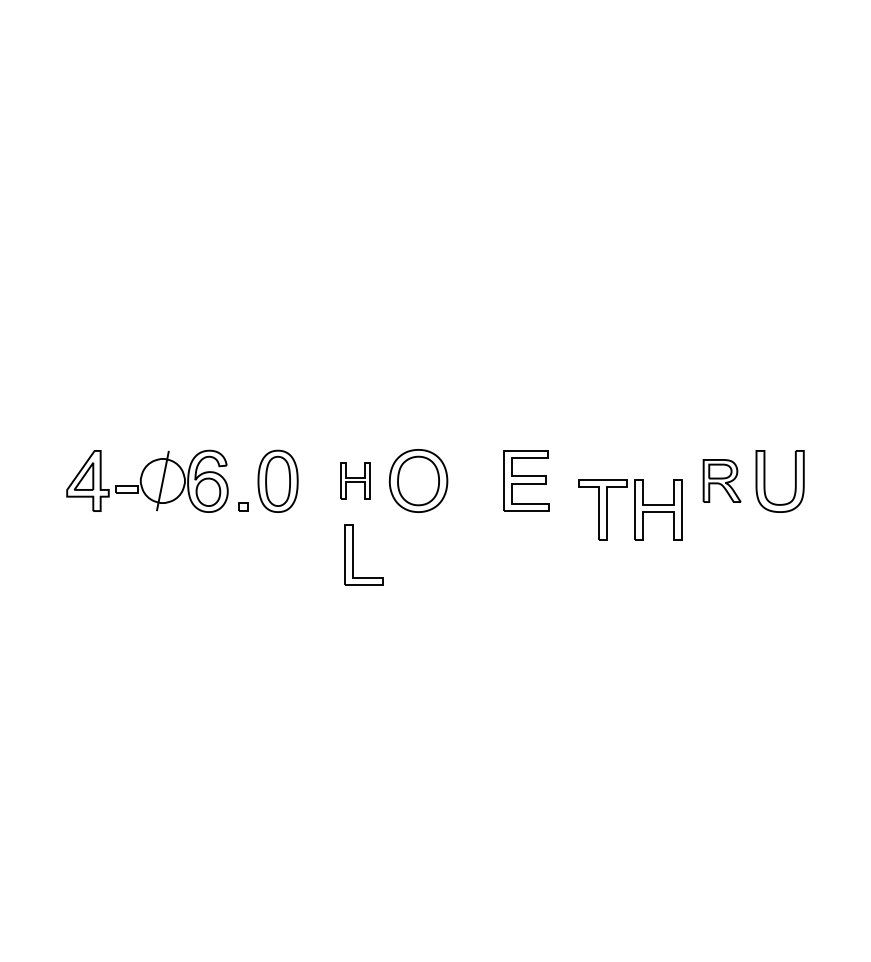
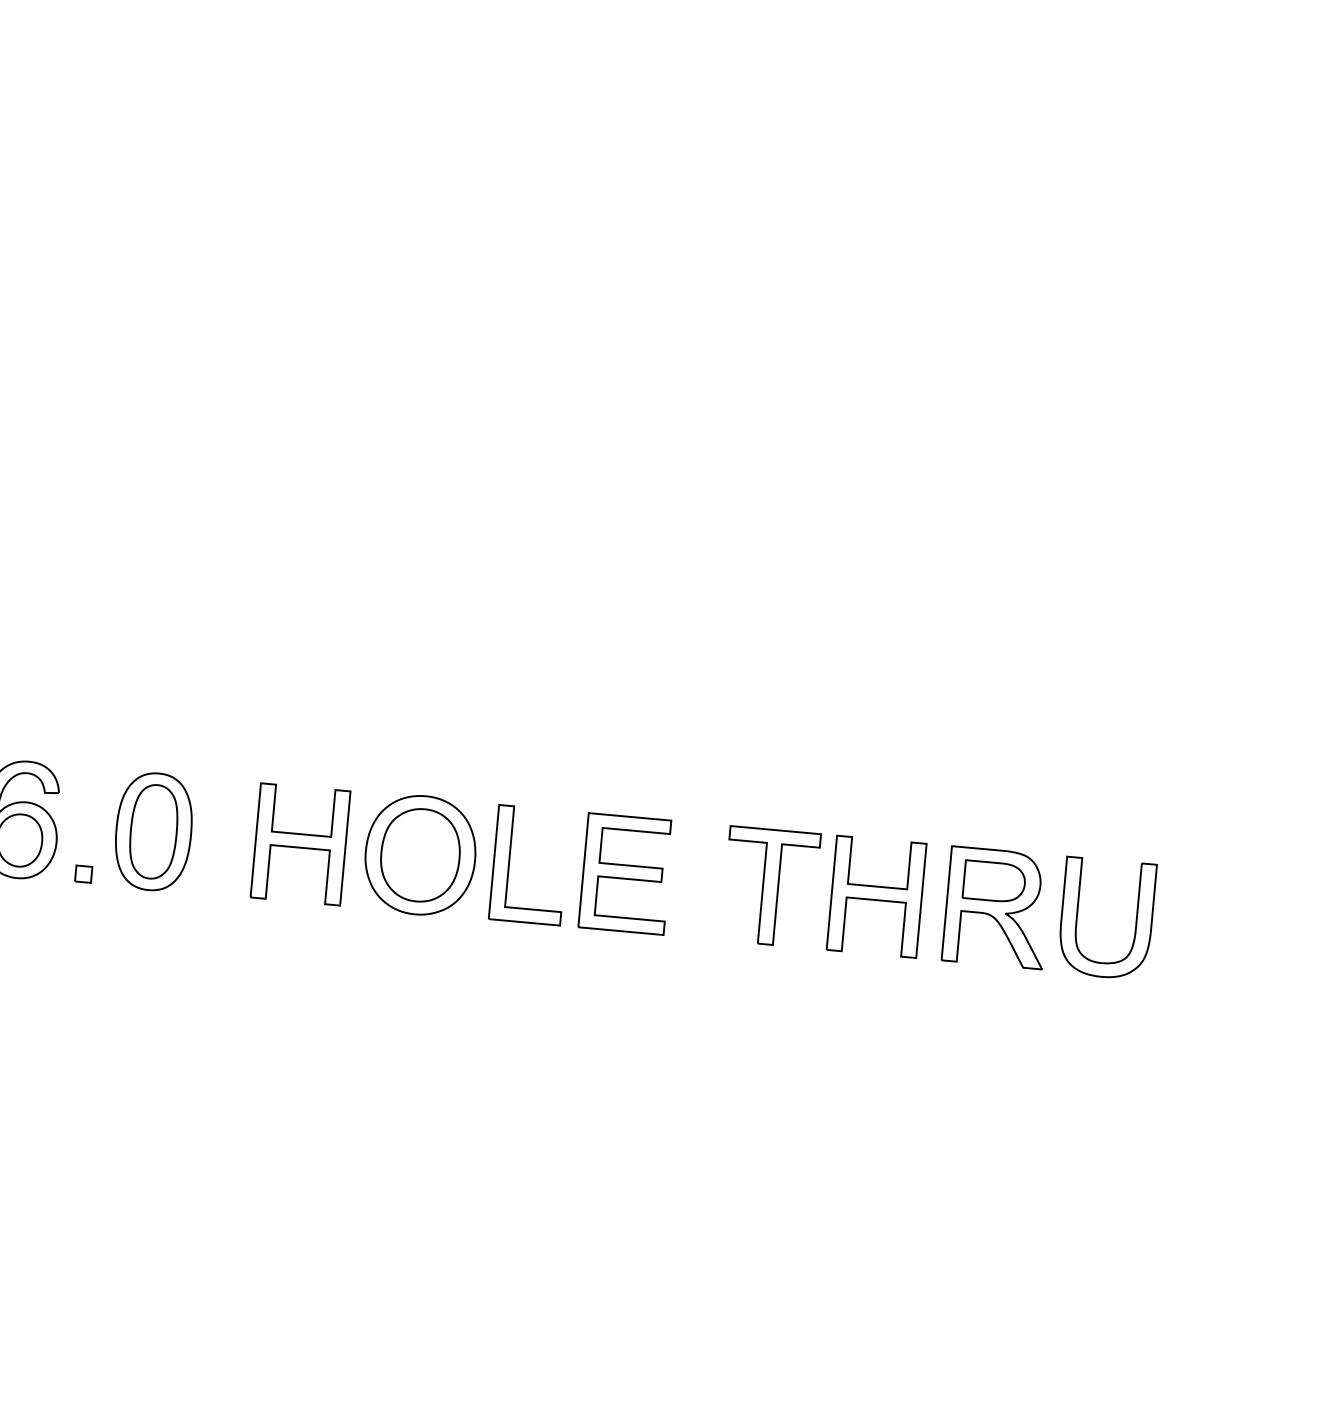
part: (355, 480) -> (300, 843), size x1.67
part: (721, 480) -> (995, 906), size x1.43
part: (630, 509) -> (822, 890), moved
part: (353, 554) -> (509, 862), moved

